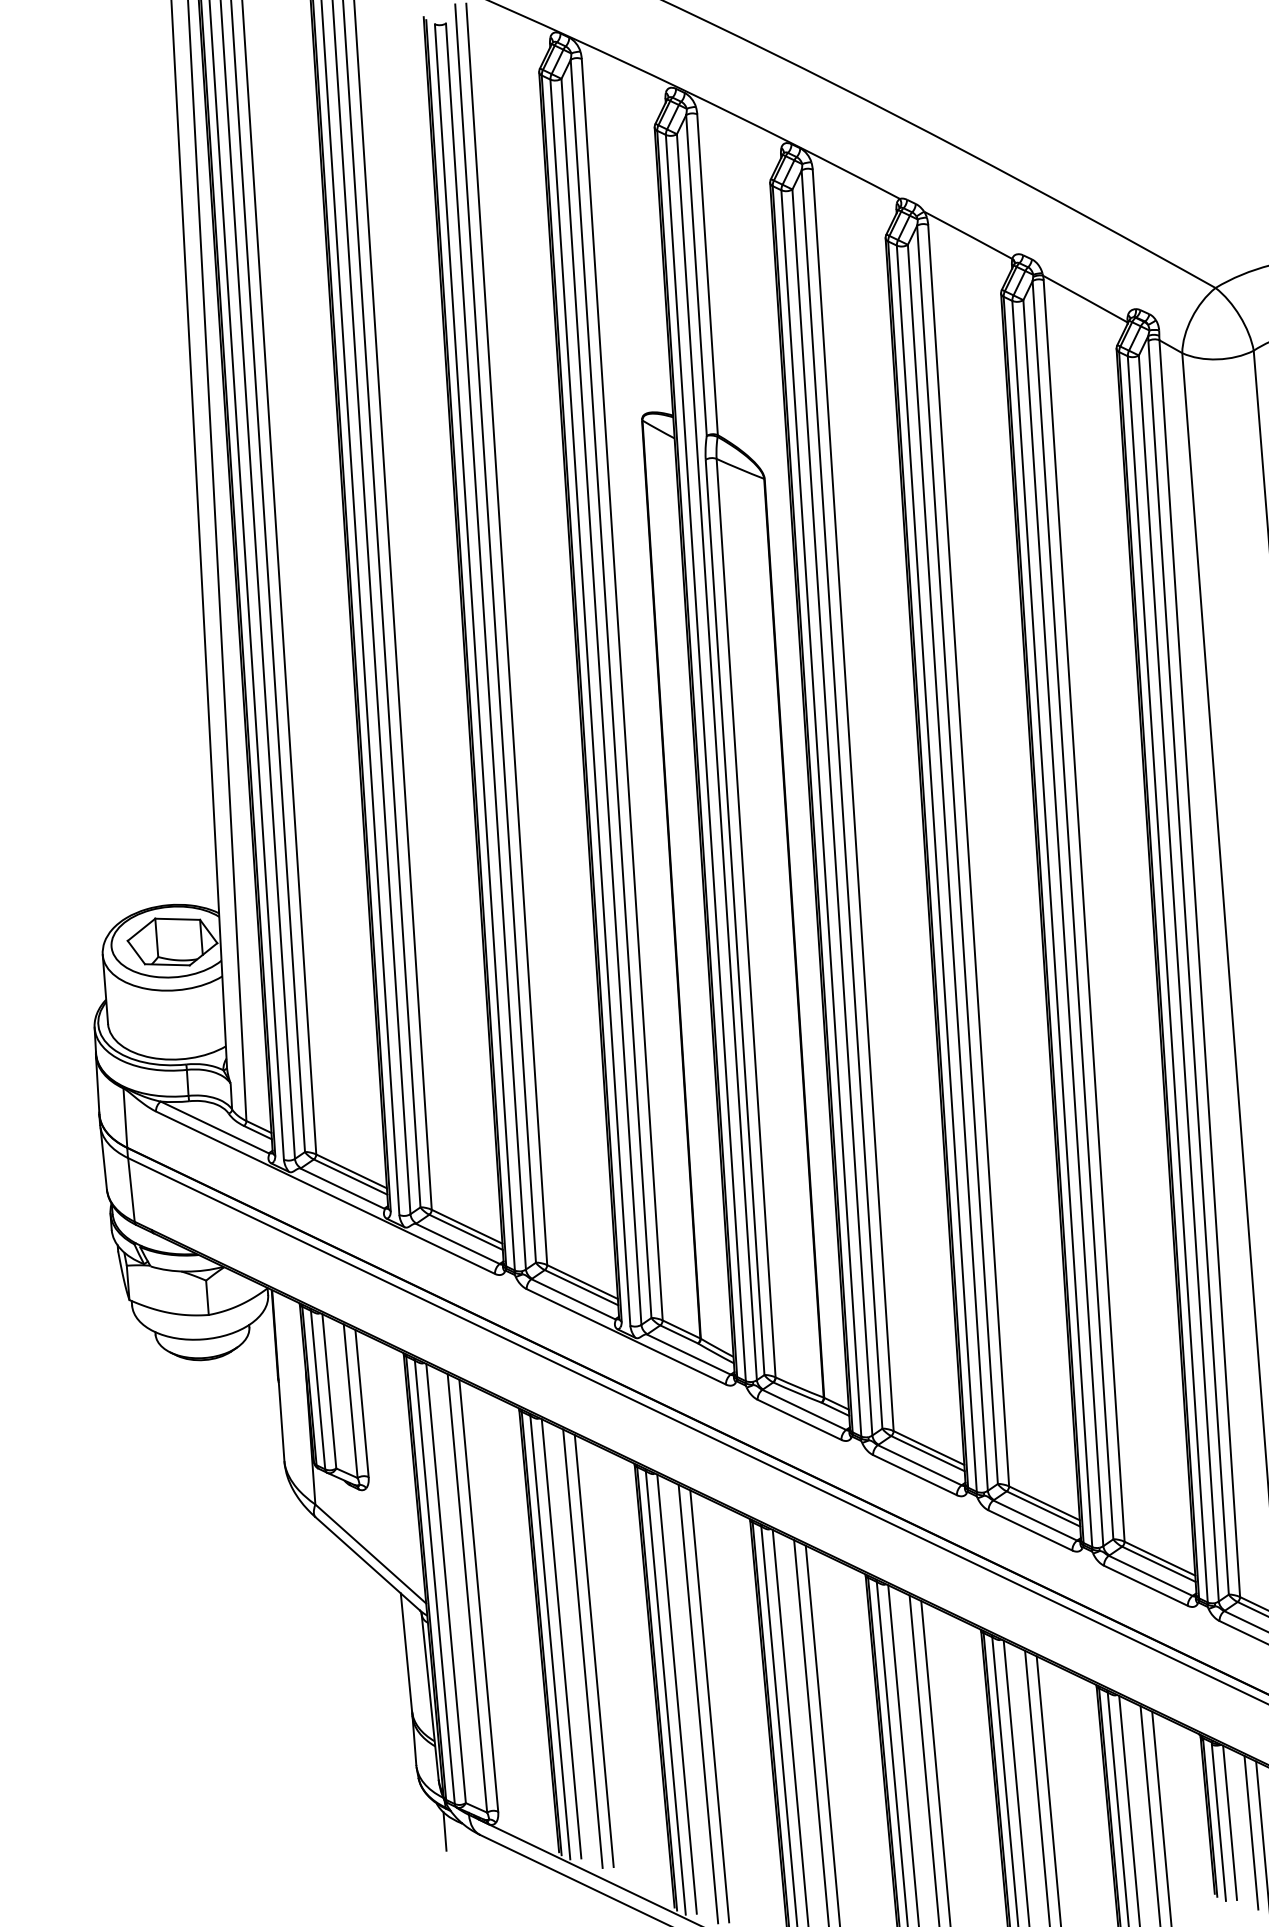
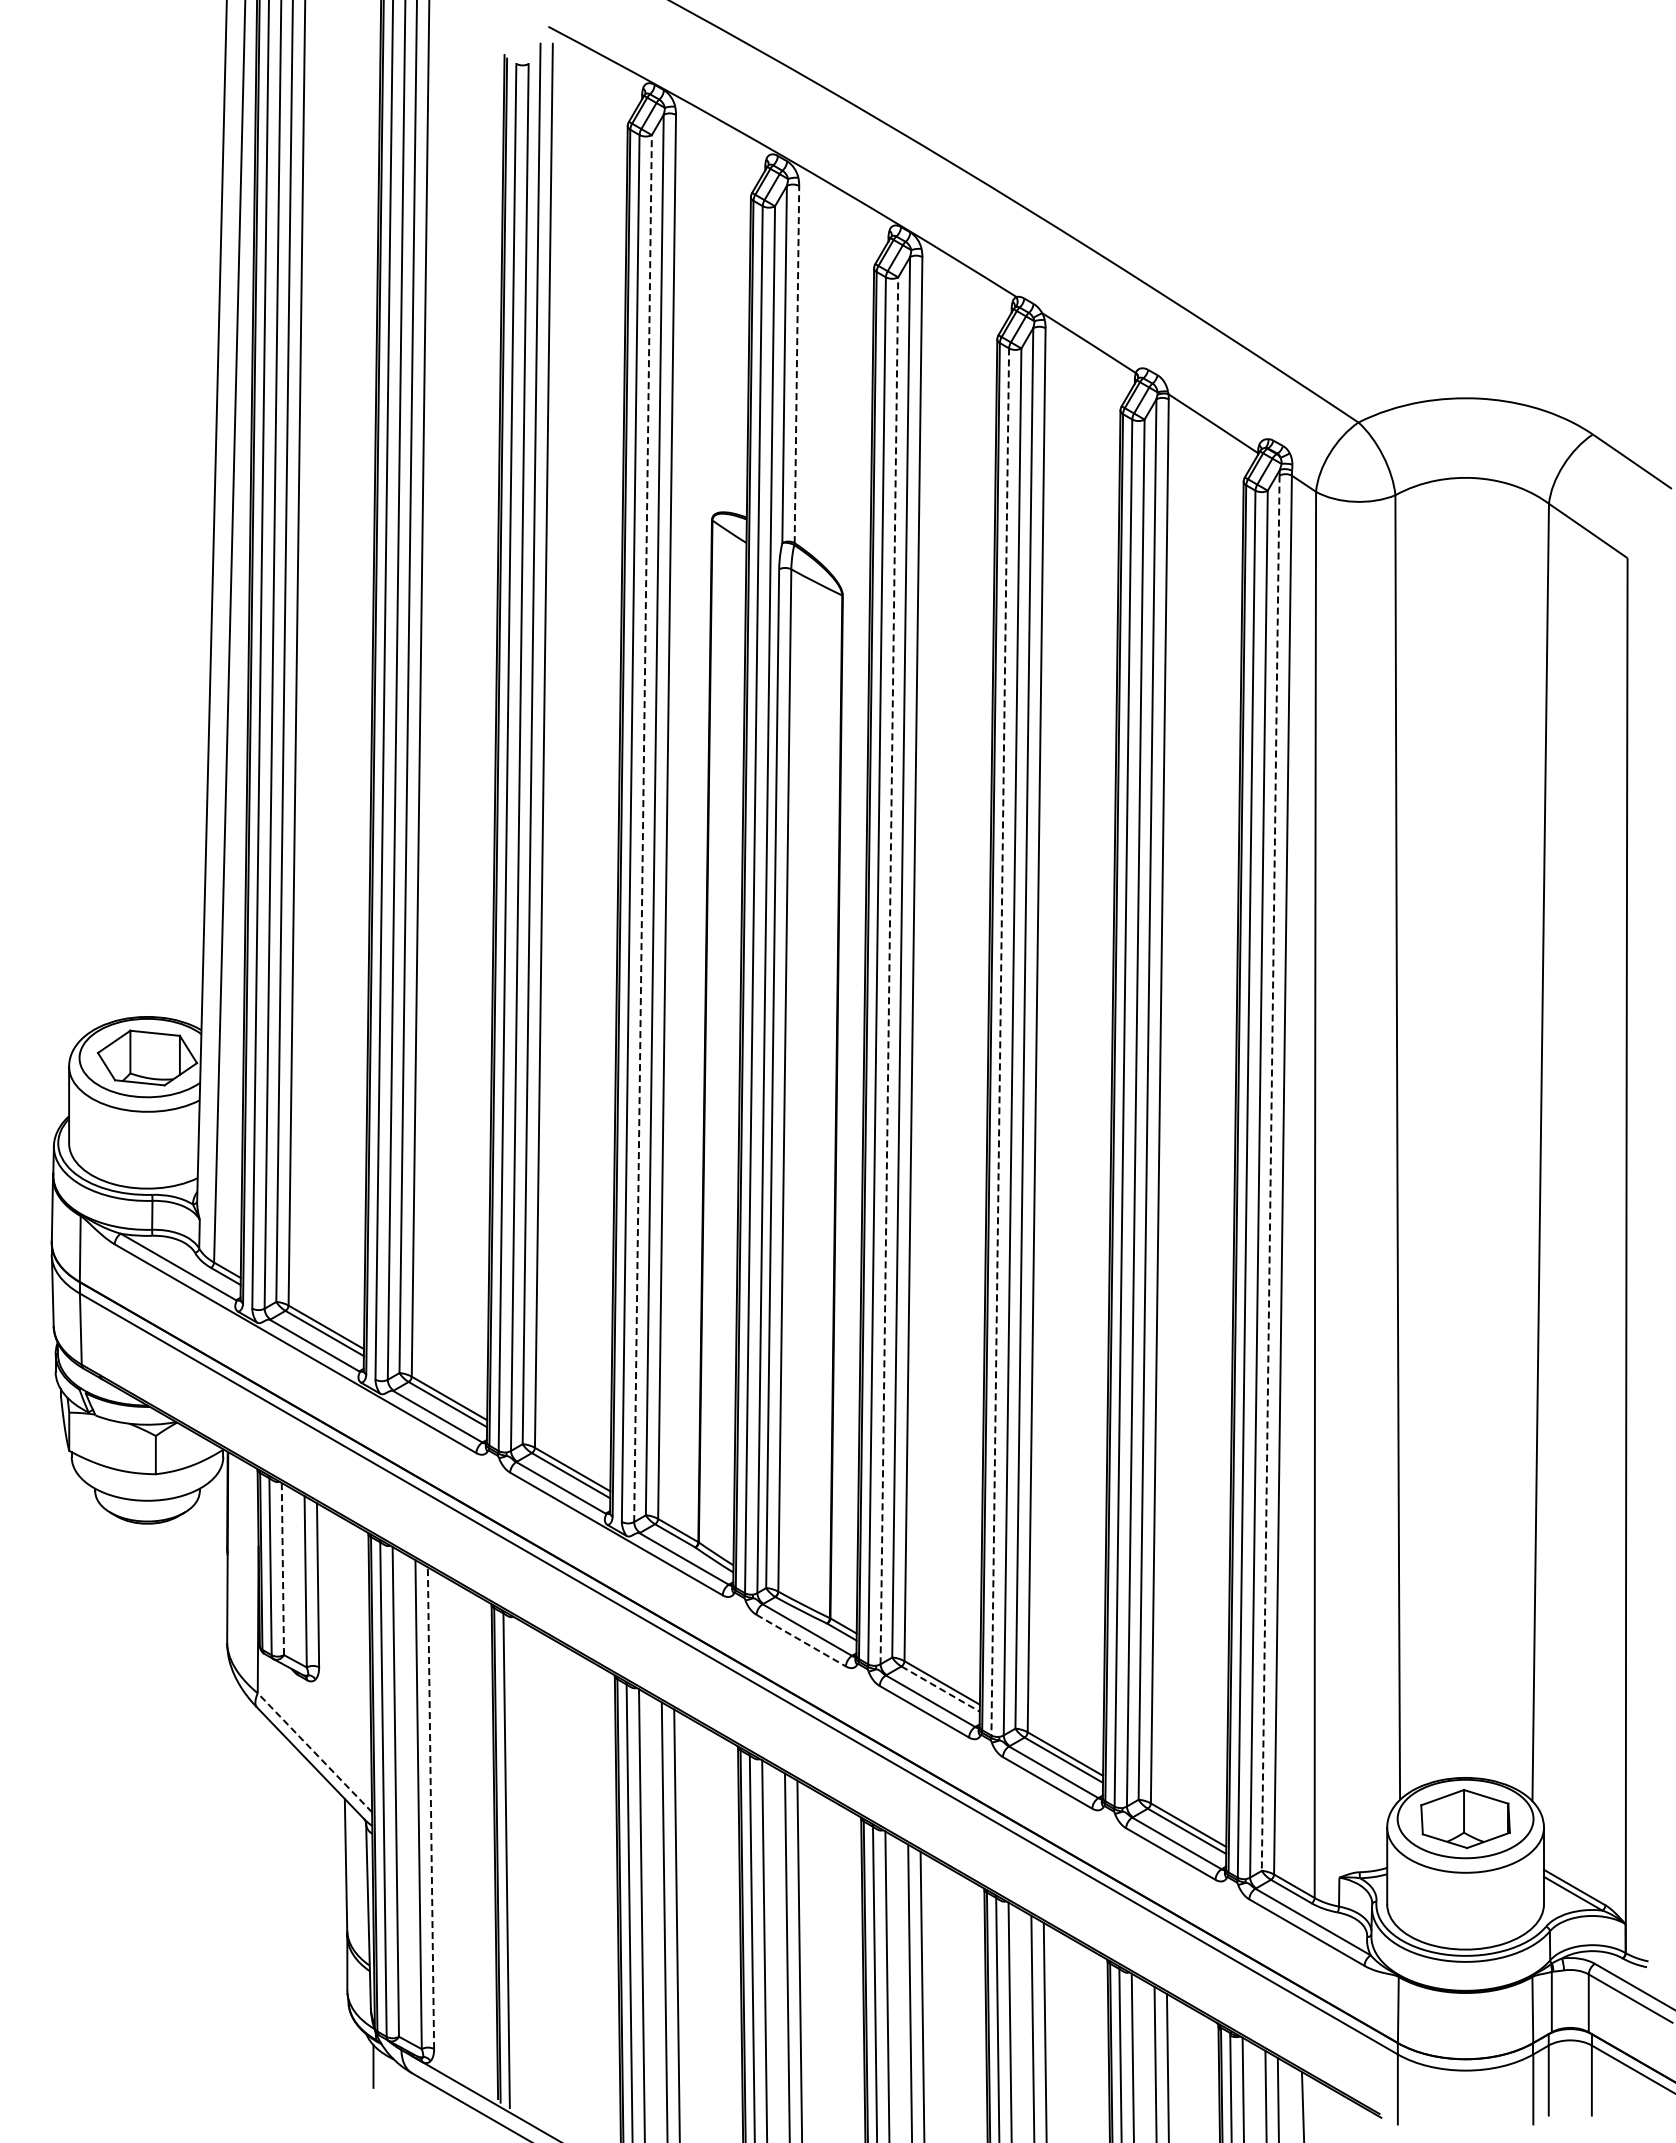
line: (707, 274) -> (796, 364), solid -> dashed
line: (601, 701) -> (643, 828), solid -> dashed
line: (832, 812) -> (889, 970), solid -> dashed
line: (937, 868) -> (1000, 1041), solid -> dashed
line: (1188, 968) -> (1270, 1173), solid -> dashed
line: (328, 1390) -> (282, 1568), solid -> dashed
line: (799, 1419) -> (801, 1640), solid -> dashed
line: (928, 1453) -> (941, 1689), solid -> dashed
line: (370, 1553) -> (314, 1752), solid -> dashed
line: (478, 1596) -> (430, 1808), solid -> dashed
line: (561, 1638) -> (518, 1862), removed
line: (582, 1648) -> (541, 1875), removed
line: (594, 1651) -> (554, 1879), removed

